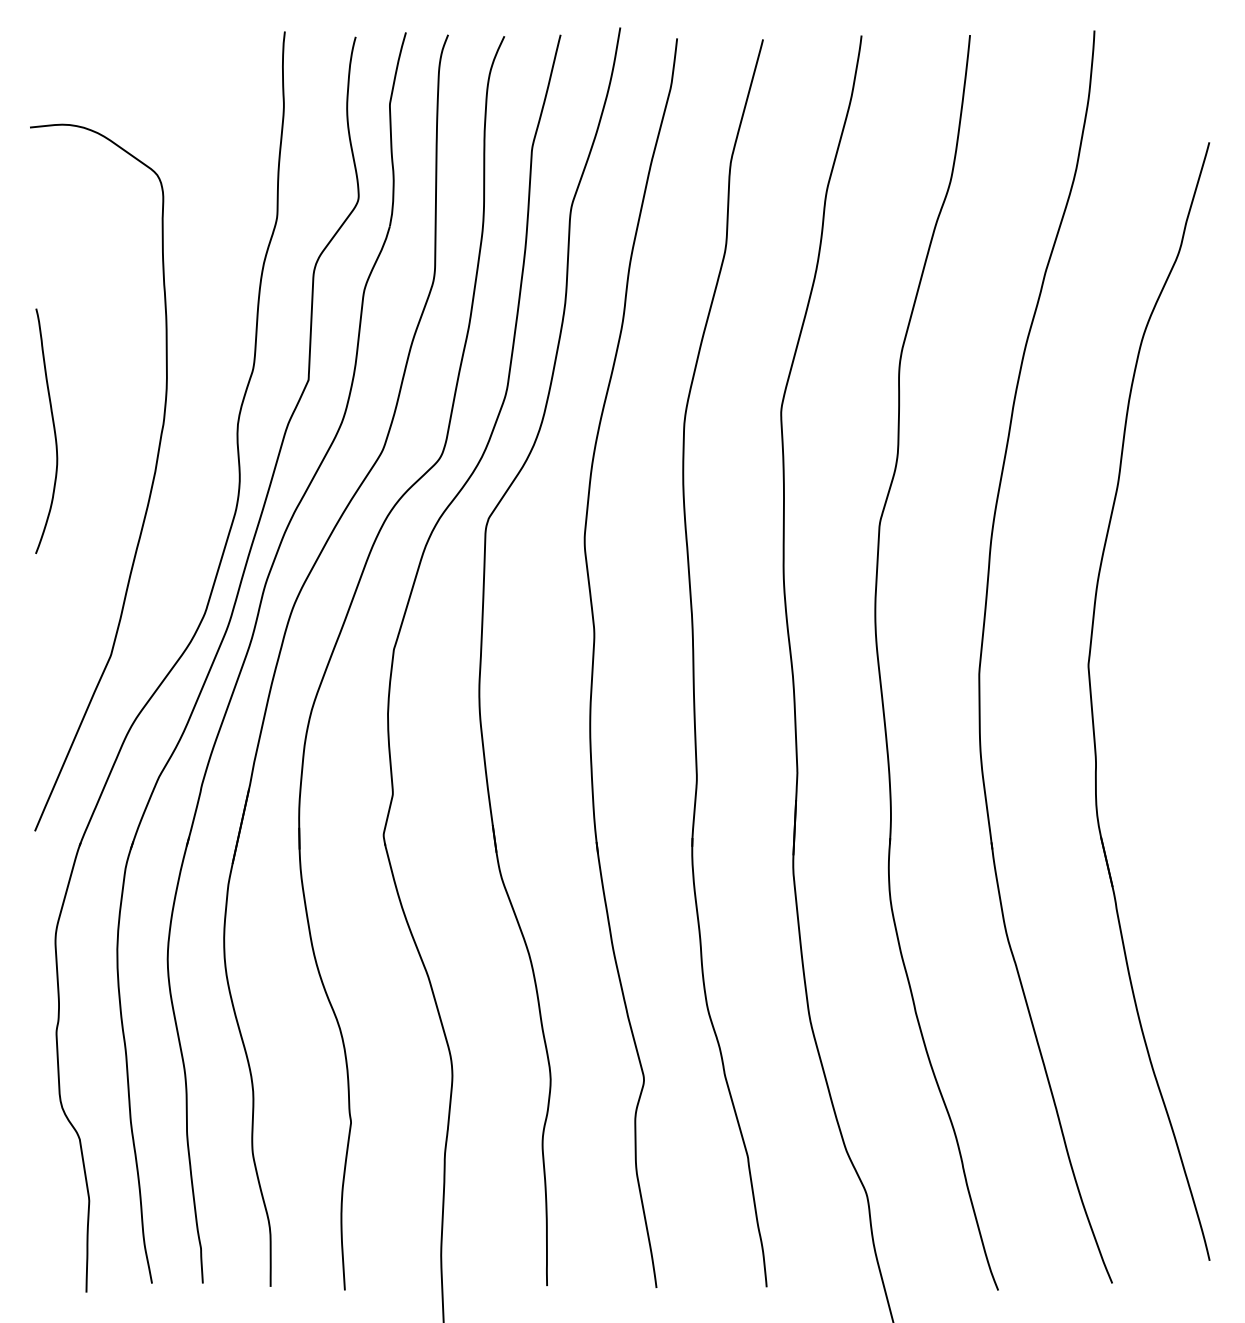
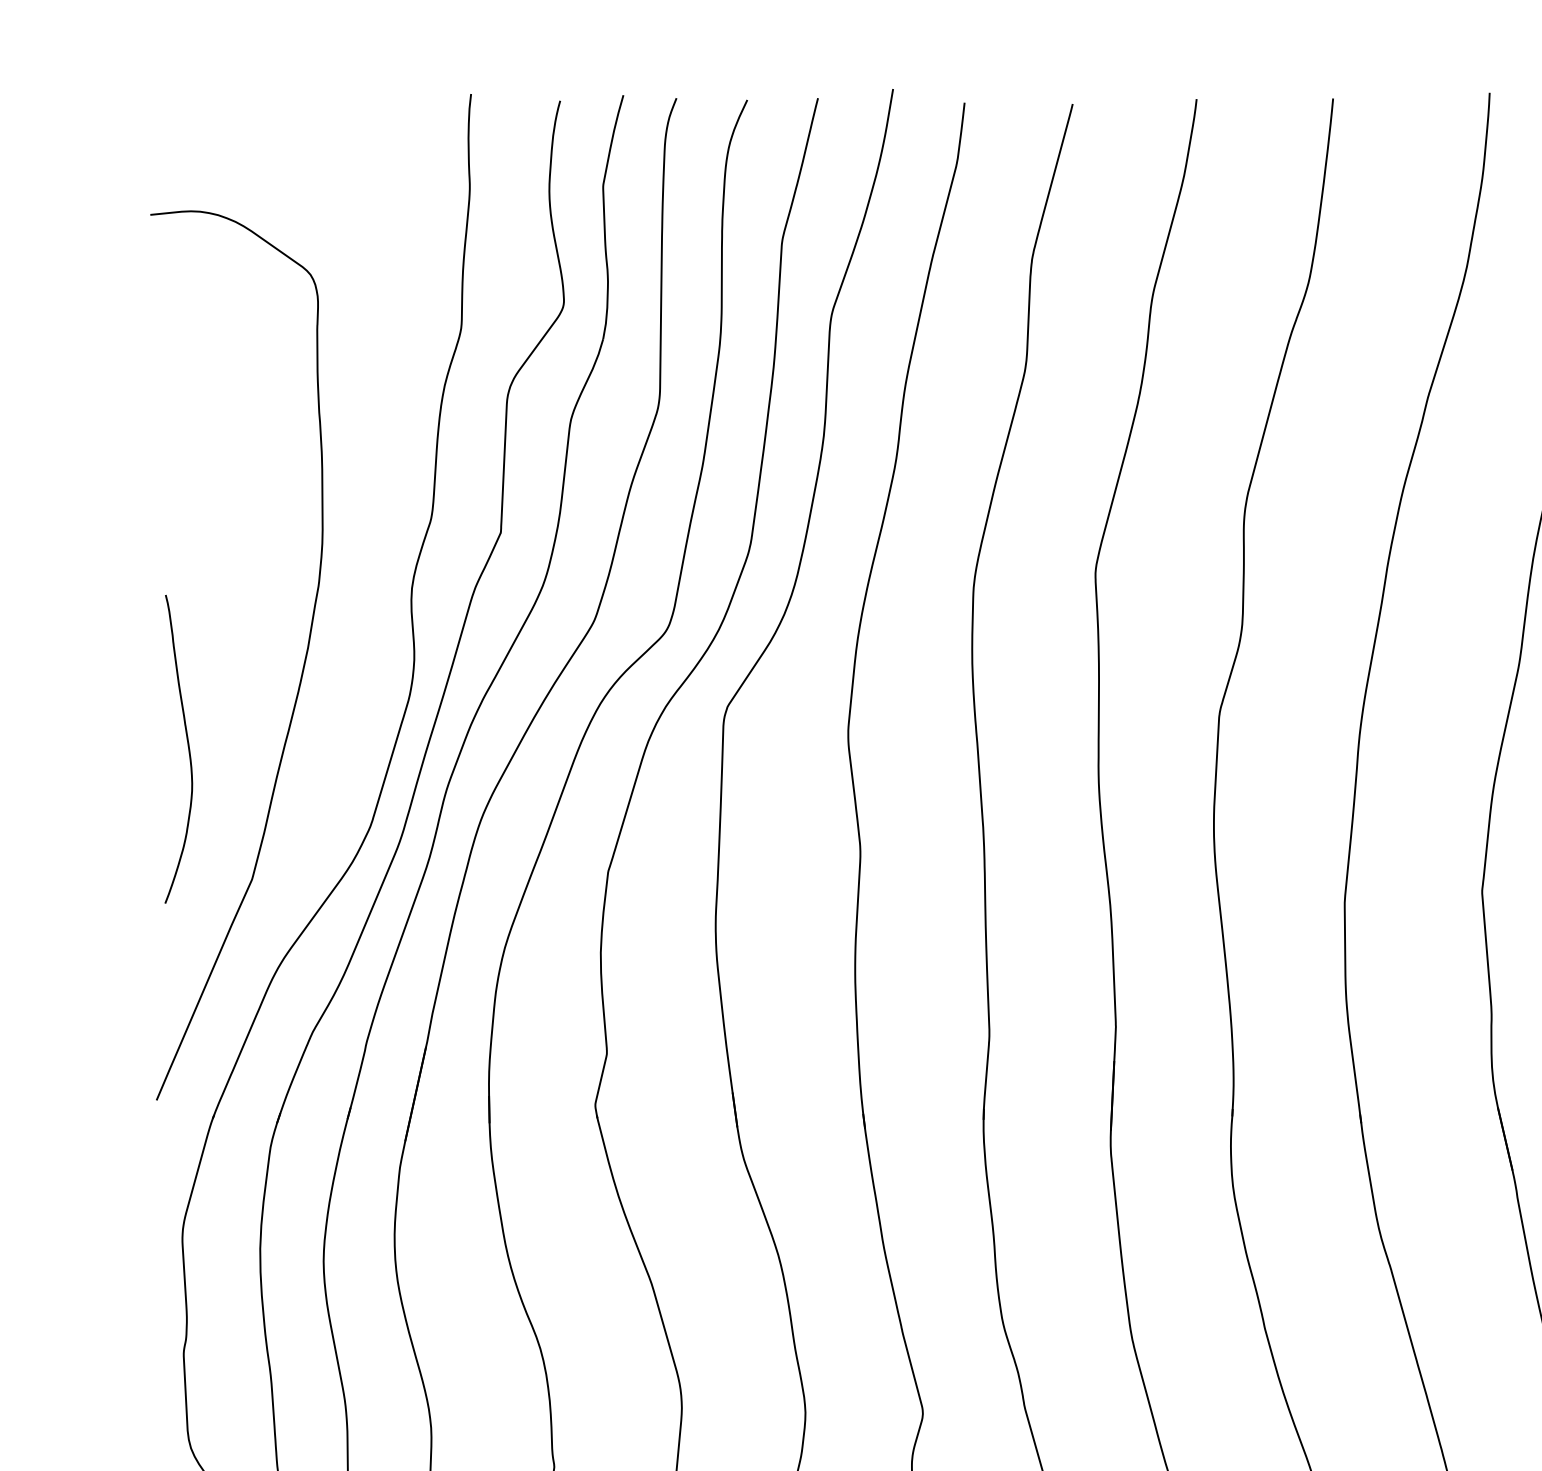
curve: (53, 430) -> (187, 748), moved

